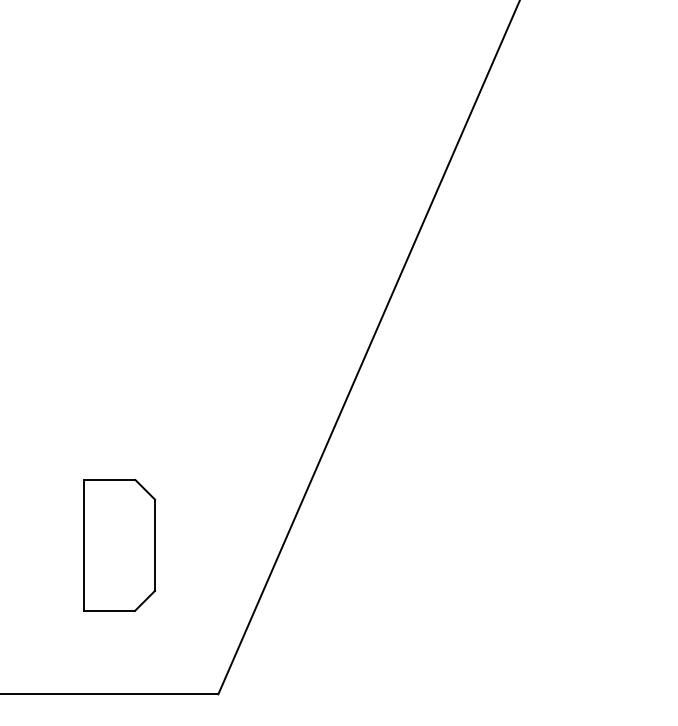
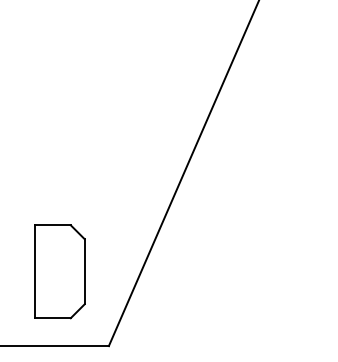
part: (119, 544) -> (59, 271), size x1.43

